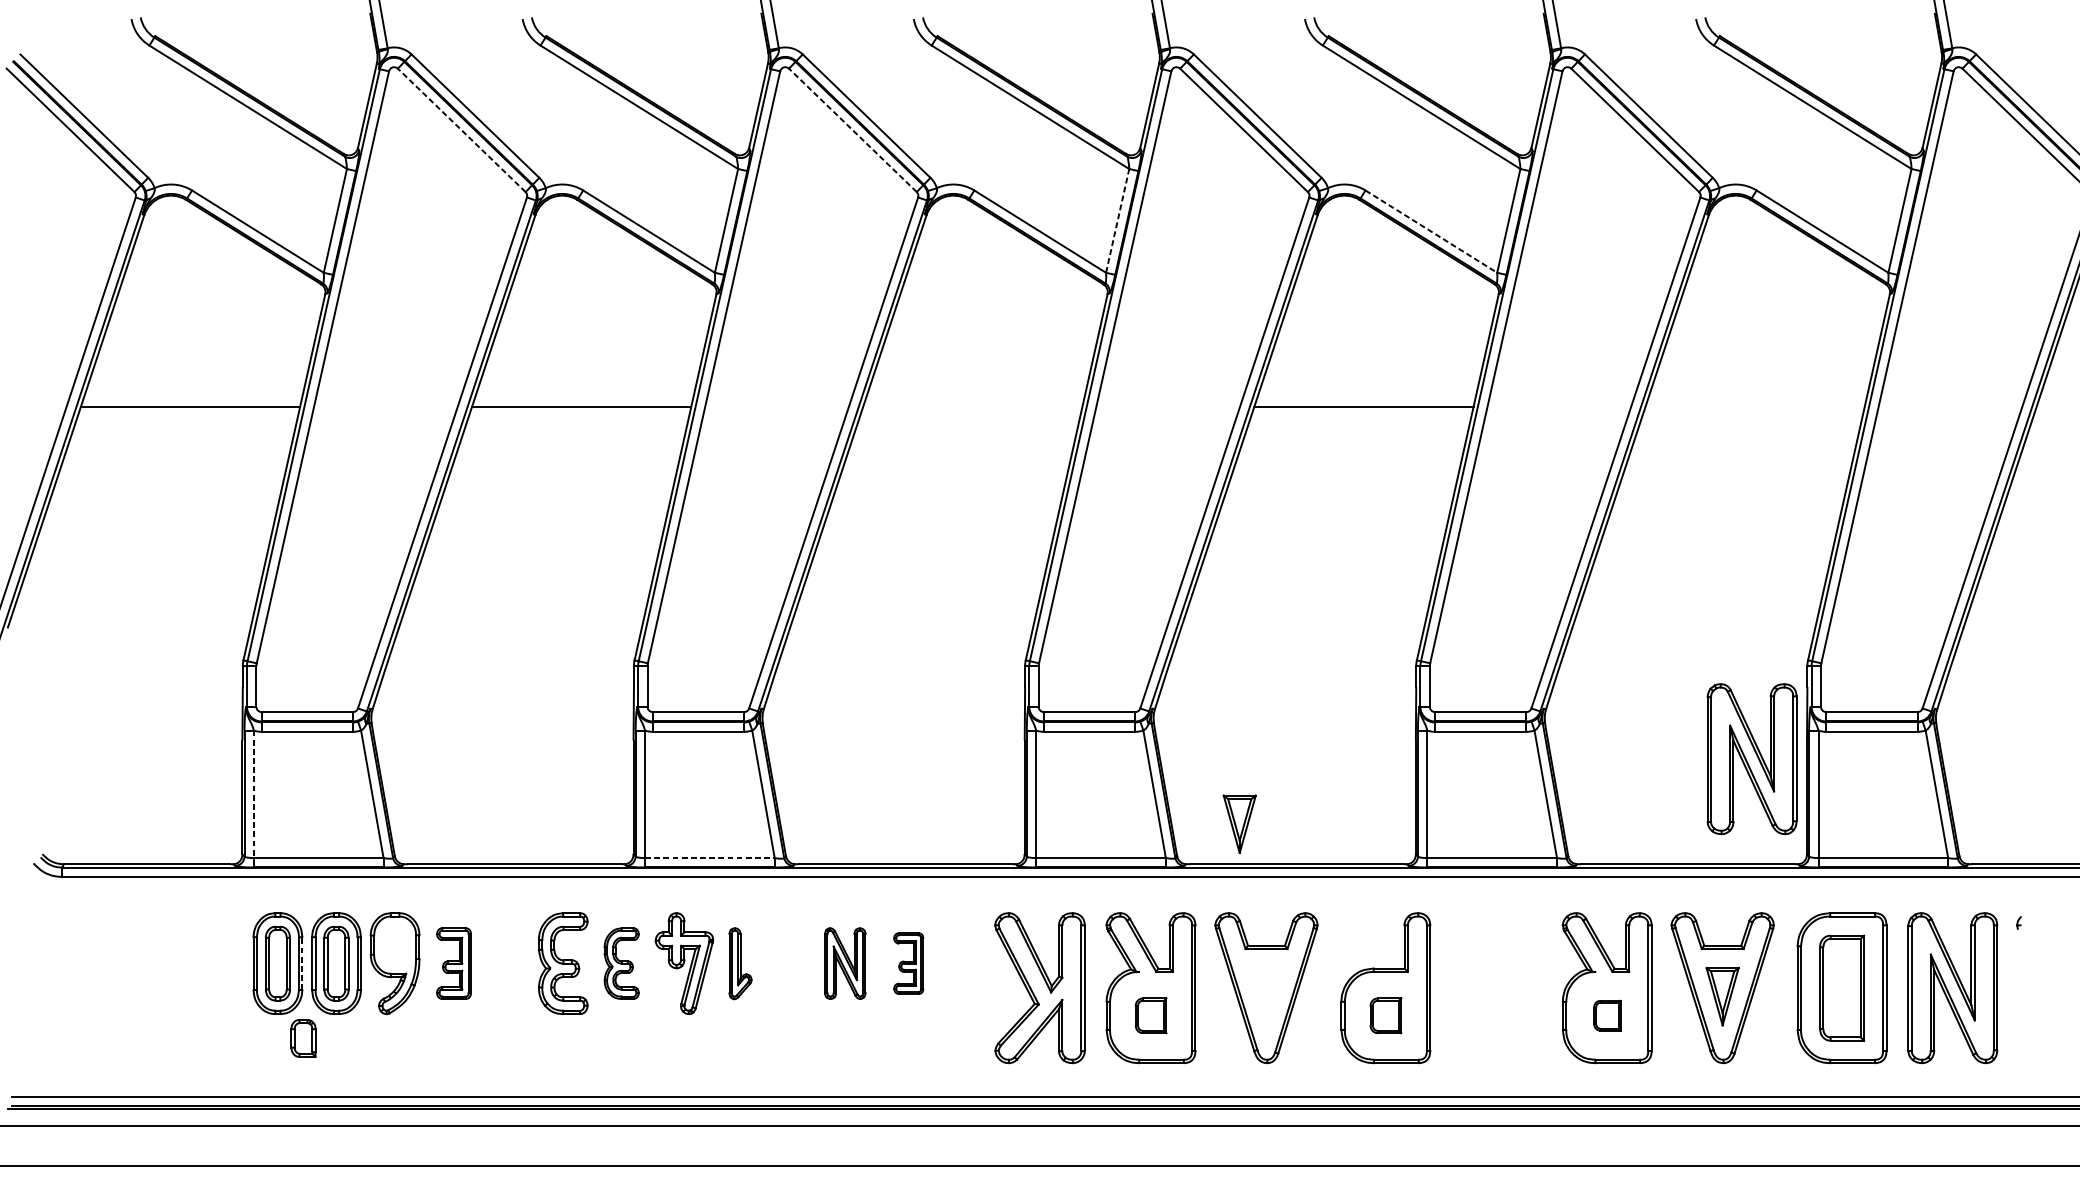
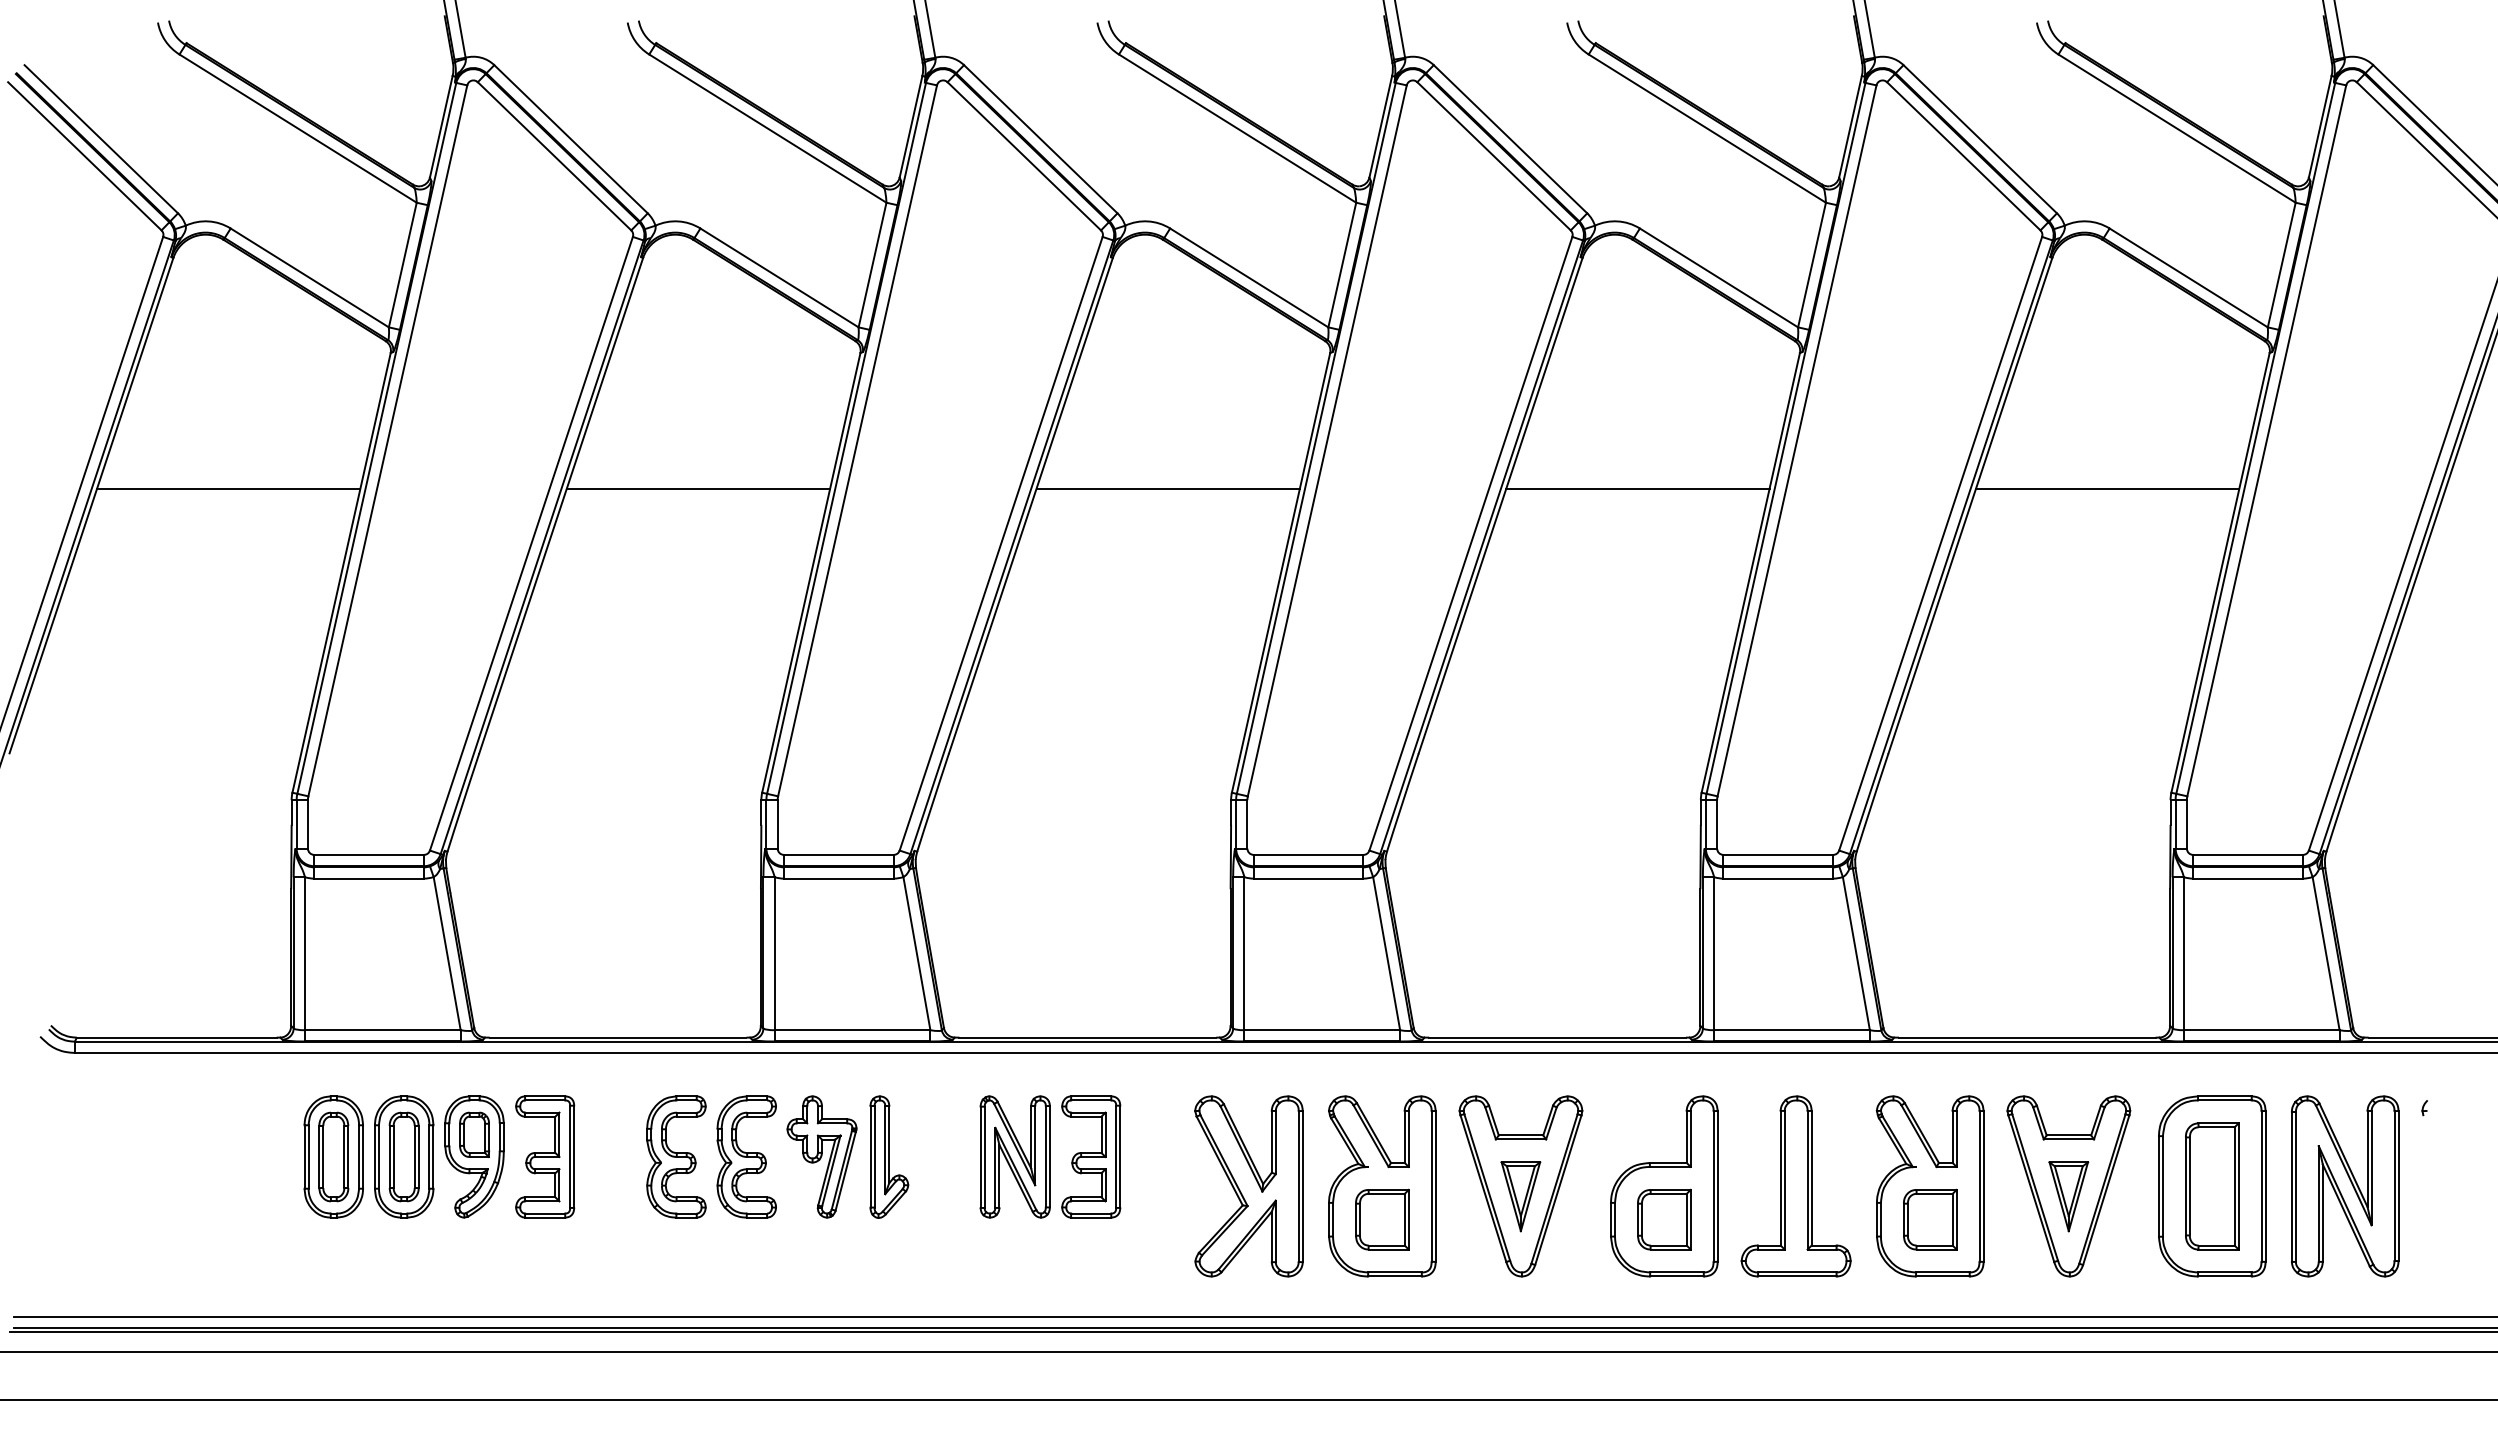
line: (461, 130) -> (554, 156), dashed -> solid
line: (853, 130) -> (1024, 156), dashed -> solid
line: (1117, 221) -> (1342, 265), dashed -> solid
line: (1431, 232) -> (1719, 278), dashed -> solid
line: (972, 406) -> (1167, 488), added
line: (1754, 406) -> (2107, 488), added
part: (1752, 759) -> (2104, 911), removed
line: (253, 794) -> (304, 953), dashed -> solid
part: (1239, 824) -> (1520, 1196), moved
line: (709, 858) -> (852, 1030), dashed -> solid
part: (454, 963) -> (545, 1156), size x1.43
part: (621, 963) -> (746, 1156), size x1.43
part: (740, 963) -> (889, 1156), size x1.43
part: (844, 963) -> (1014, 1156), size x1.43
part: (908, 963) -> (1091, 1156), size x1.67
line: (302, 964) -> (363, 1157), dashed -> solid
part: (1495, 988) -> (1795, 1186), added
part: (1151, 1015) -> (1382, 1219), size x1.43
part: (1385, 1015) -> (1664, 1219), size x1.43
part: (1607, 1015) -> (1930, 1219), size x1.67
part: (303, 1038) -> (474, 1134), moved

